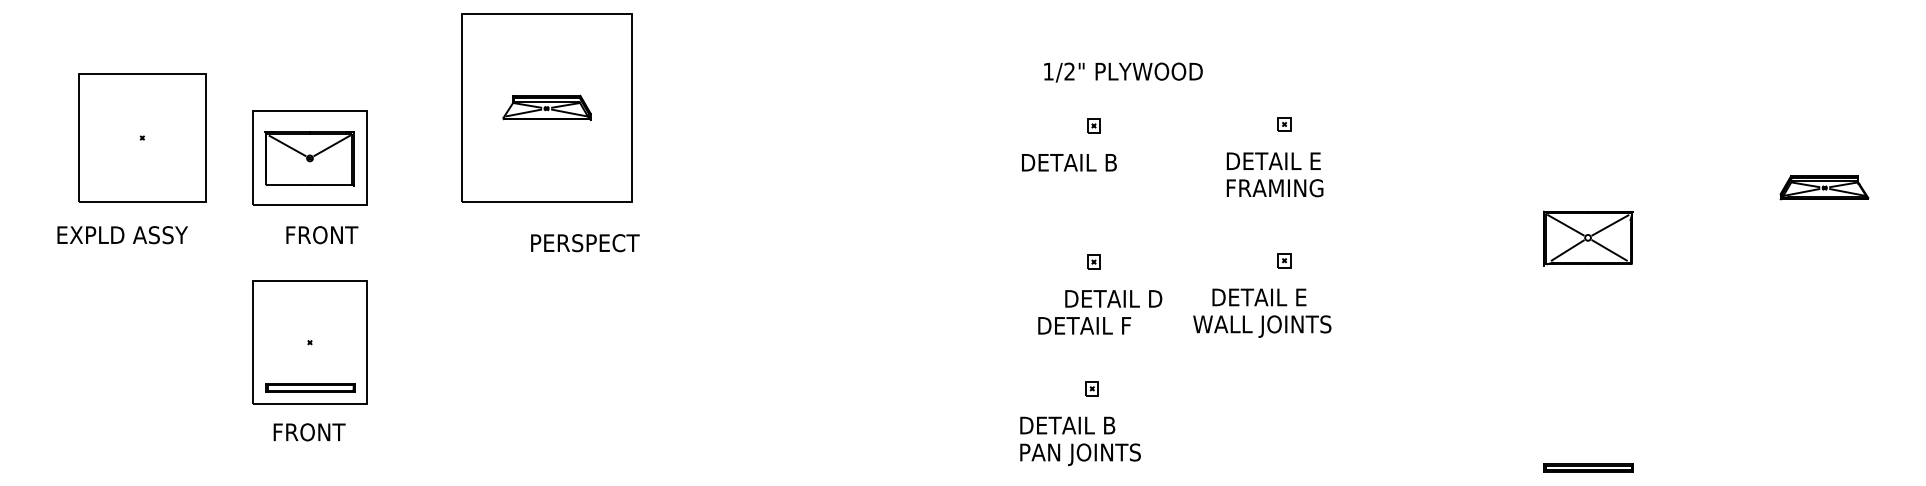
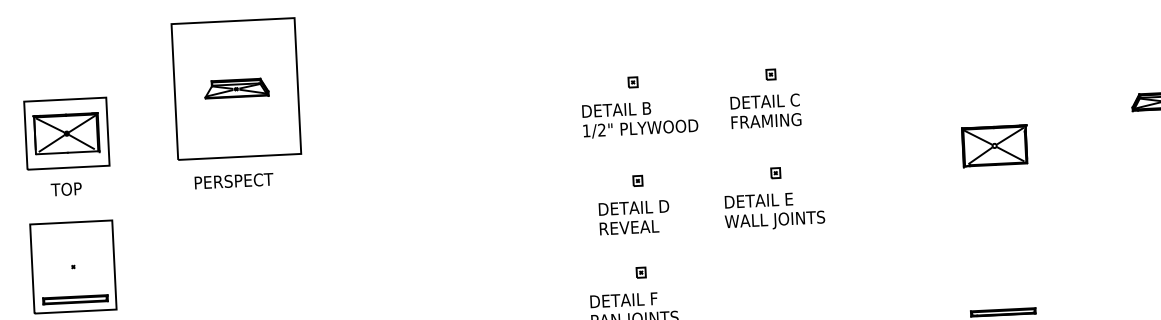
text: (1123, 72) -> (640, 128), moved
text: (1315, 161) -> (794, 100), DETAIL E -> DETAIL C
line: (288, 171) -> (51, 143), added
line: (330, 171) -> (82, 142), added
text: (321, 235) -> (77, 189), FRONT -> TOP
text: (585, 243) -> (234, 181), moved
text: (1113, 298) -> (633, 207), moved
text: (1085, 325) -> (634, 227), DETAIL F -> REVEAL
text: (1262, 326) -> (775, 220), moved
text: (1110, 425) -> (655, 298), DETAIL B -> DETAIL F

